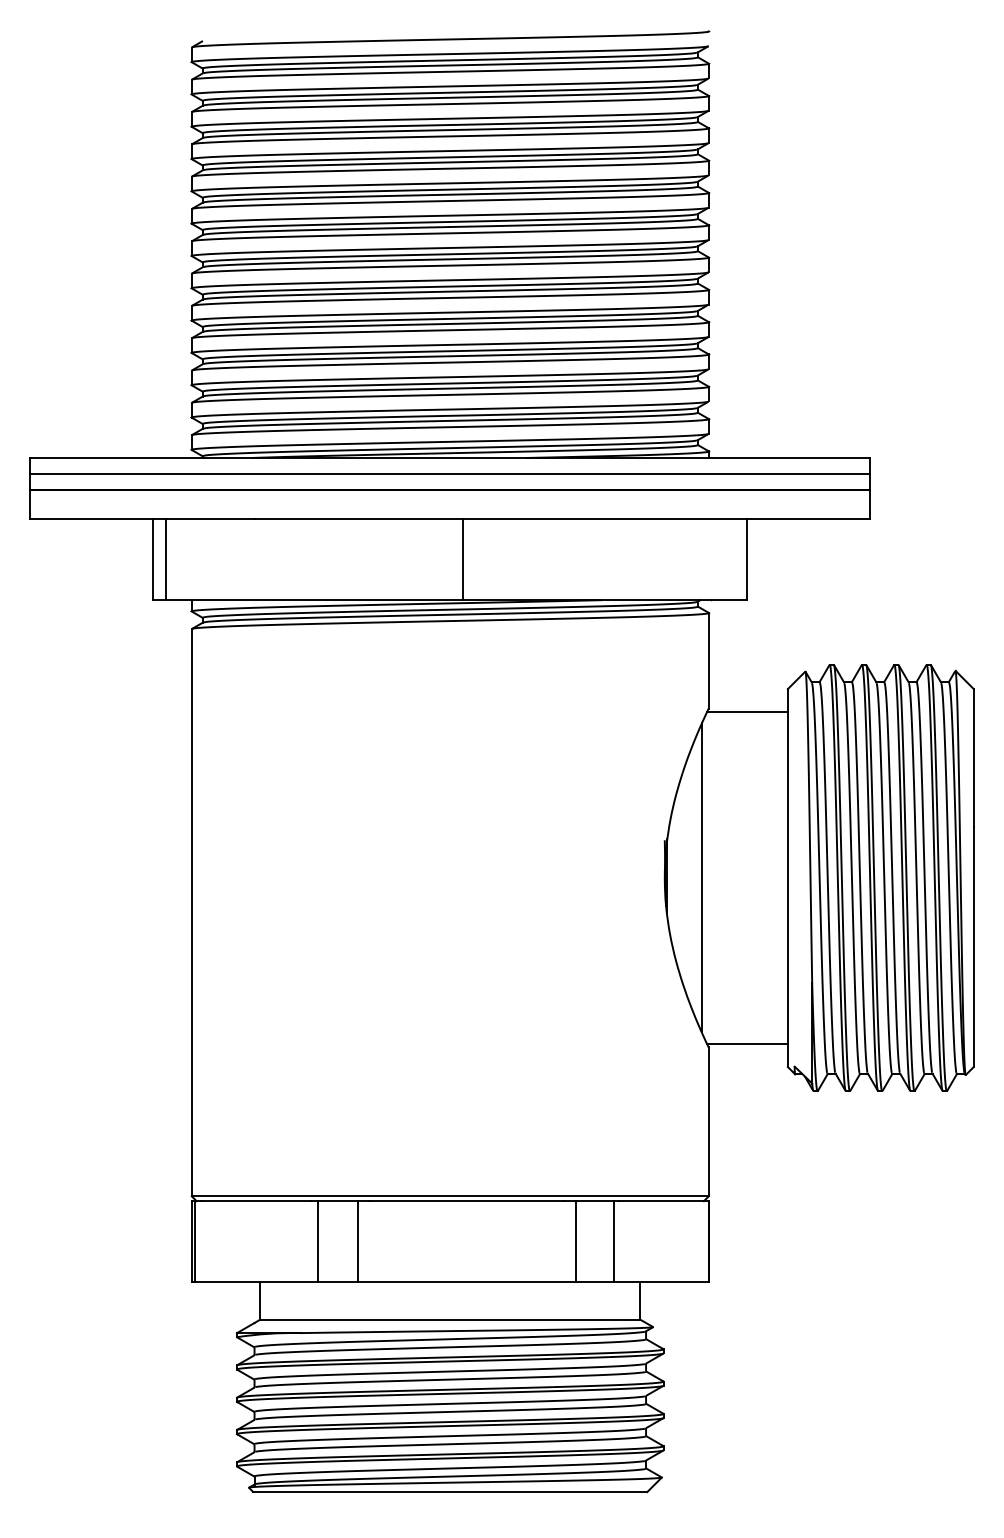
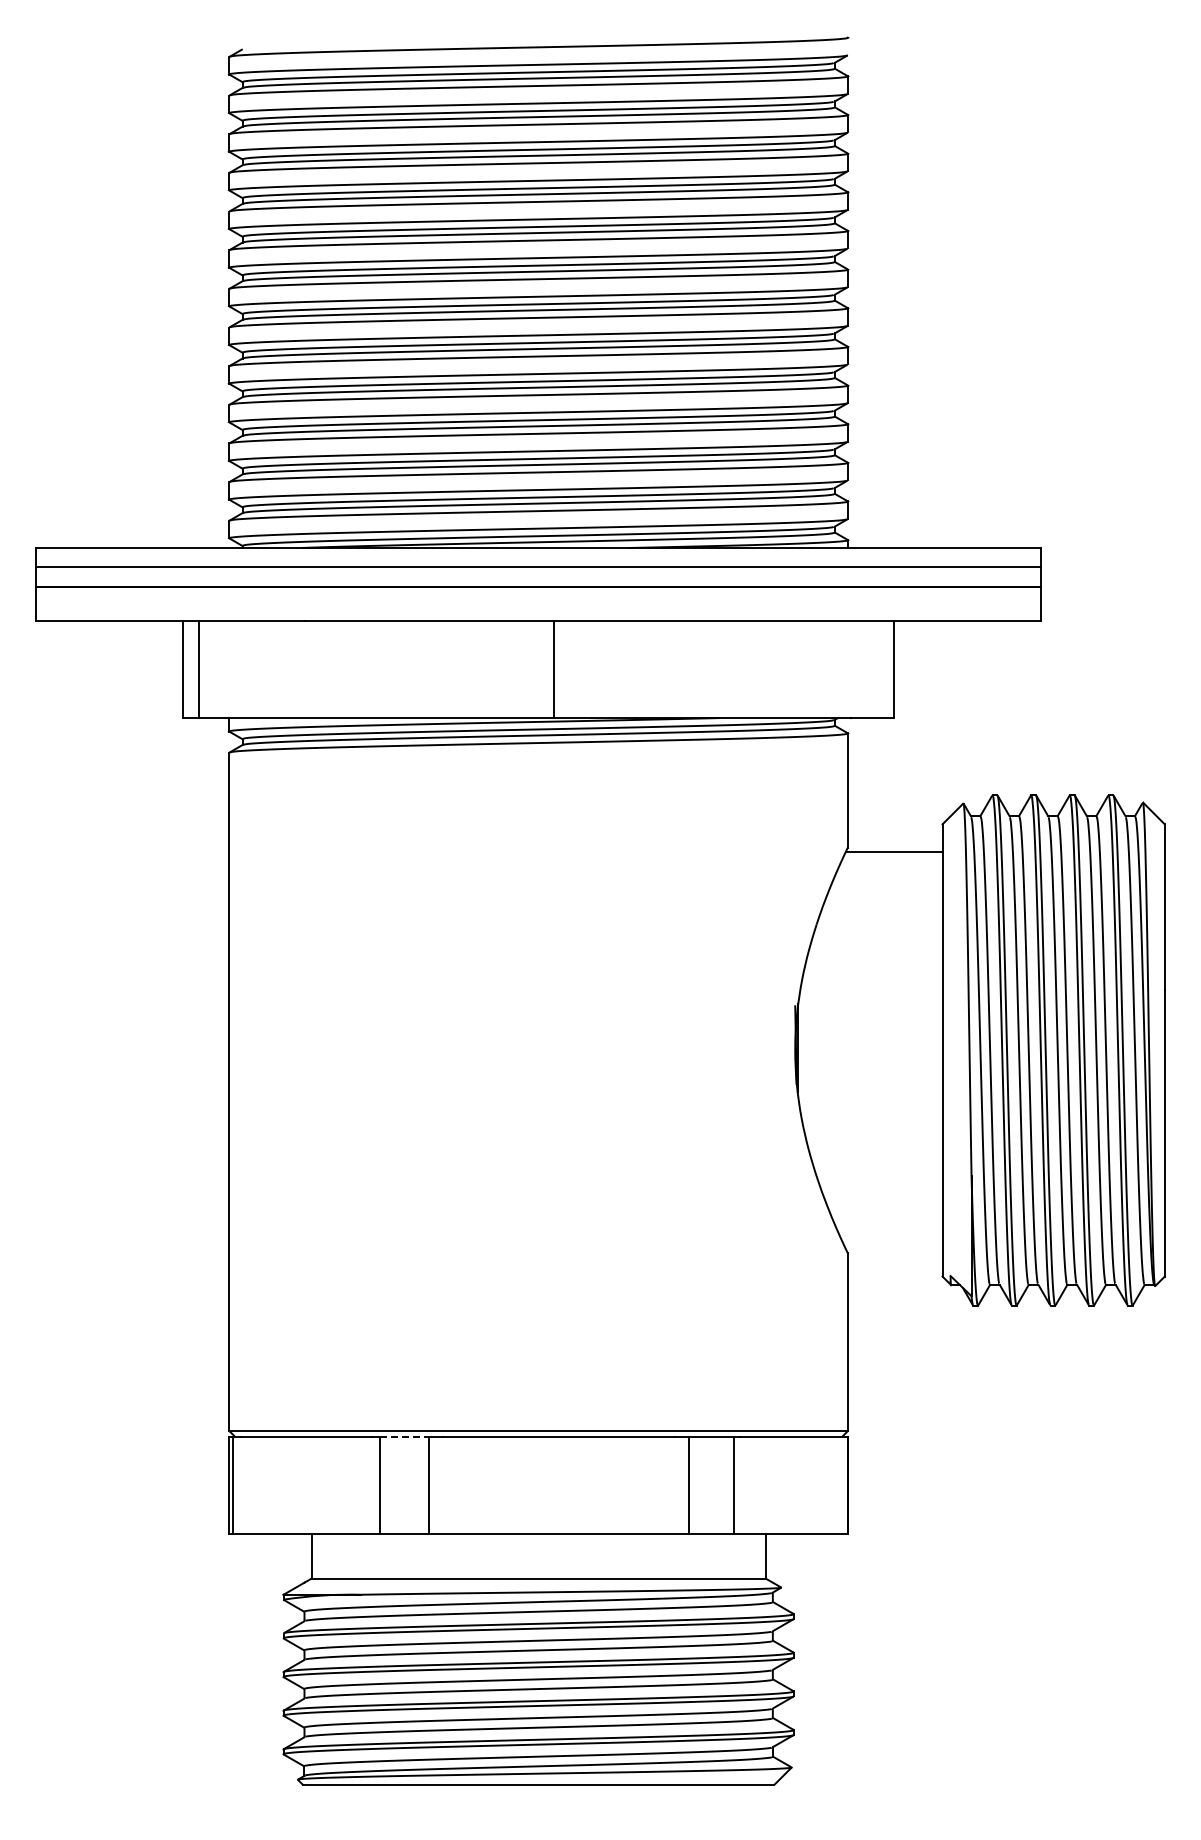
line: (701, 878) -> (839, 1050), removed
line: (746, 1043) -> (893, 1248), removed
line: (338, 1200) -> (404, 1436), solid -> dashed

